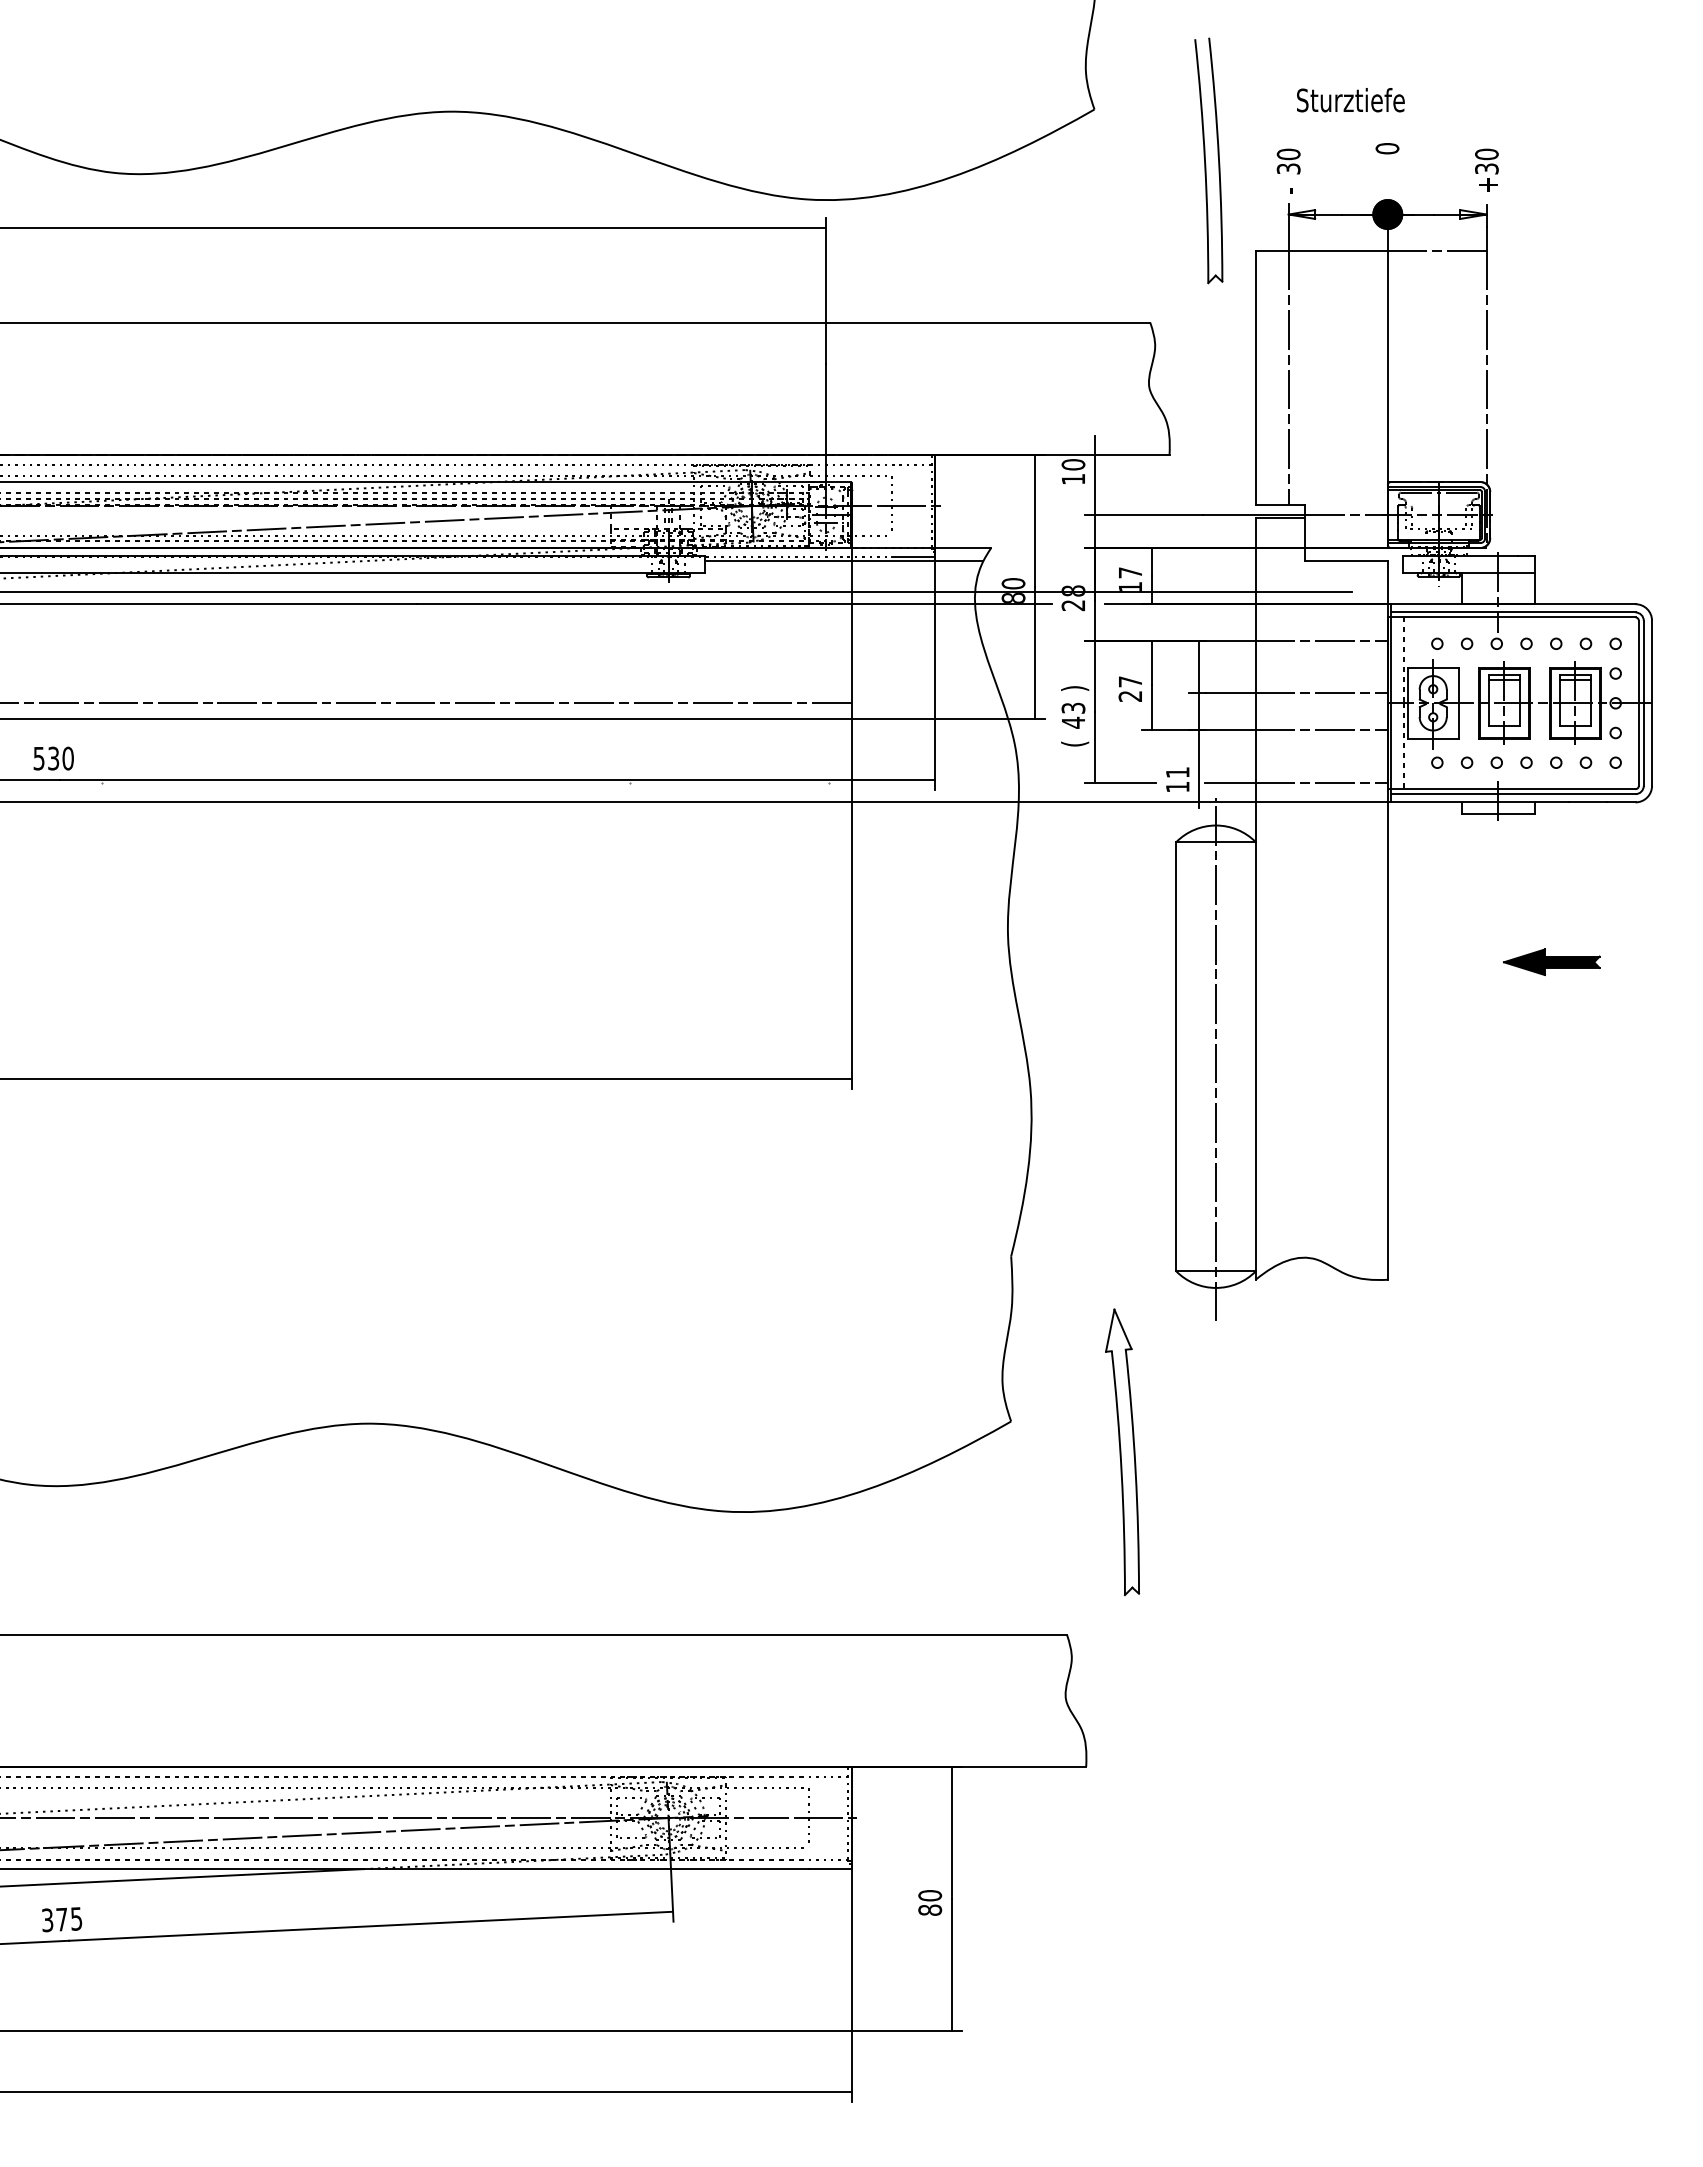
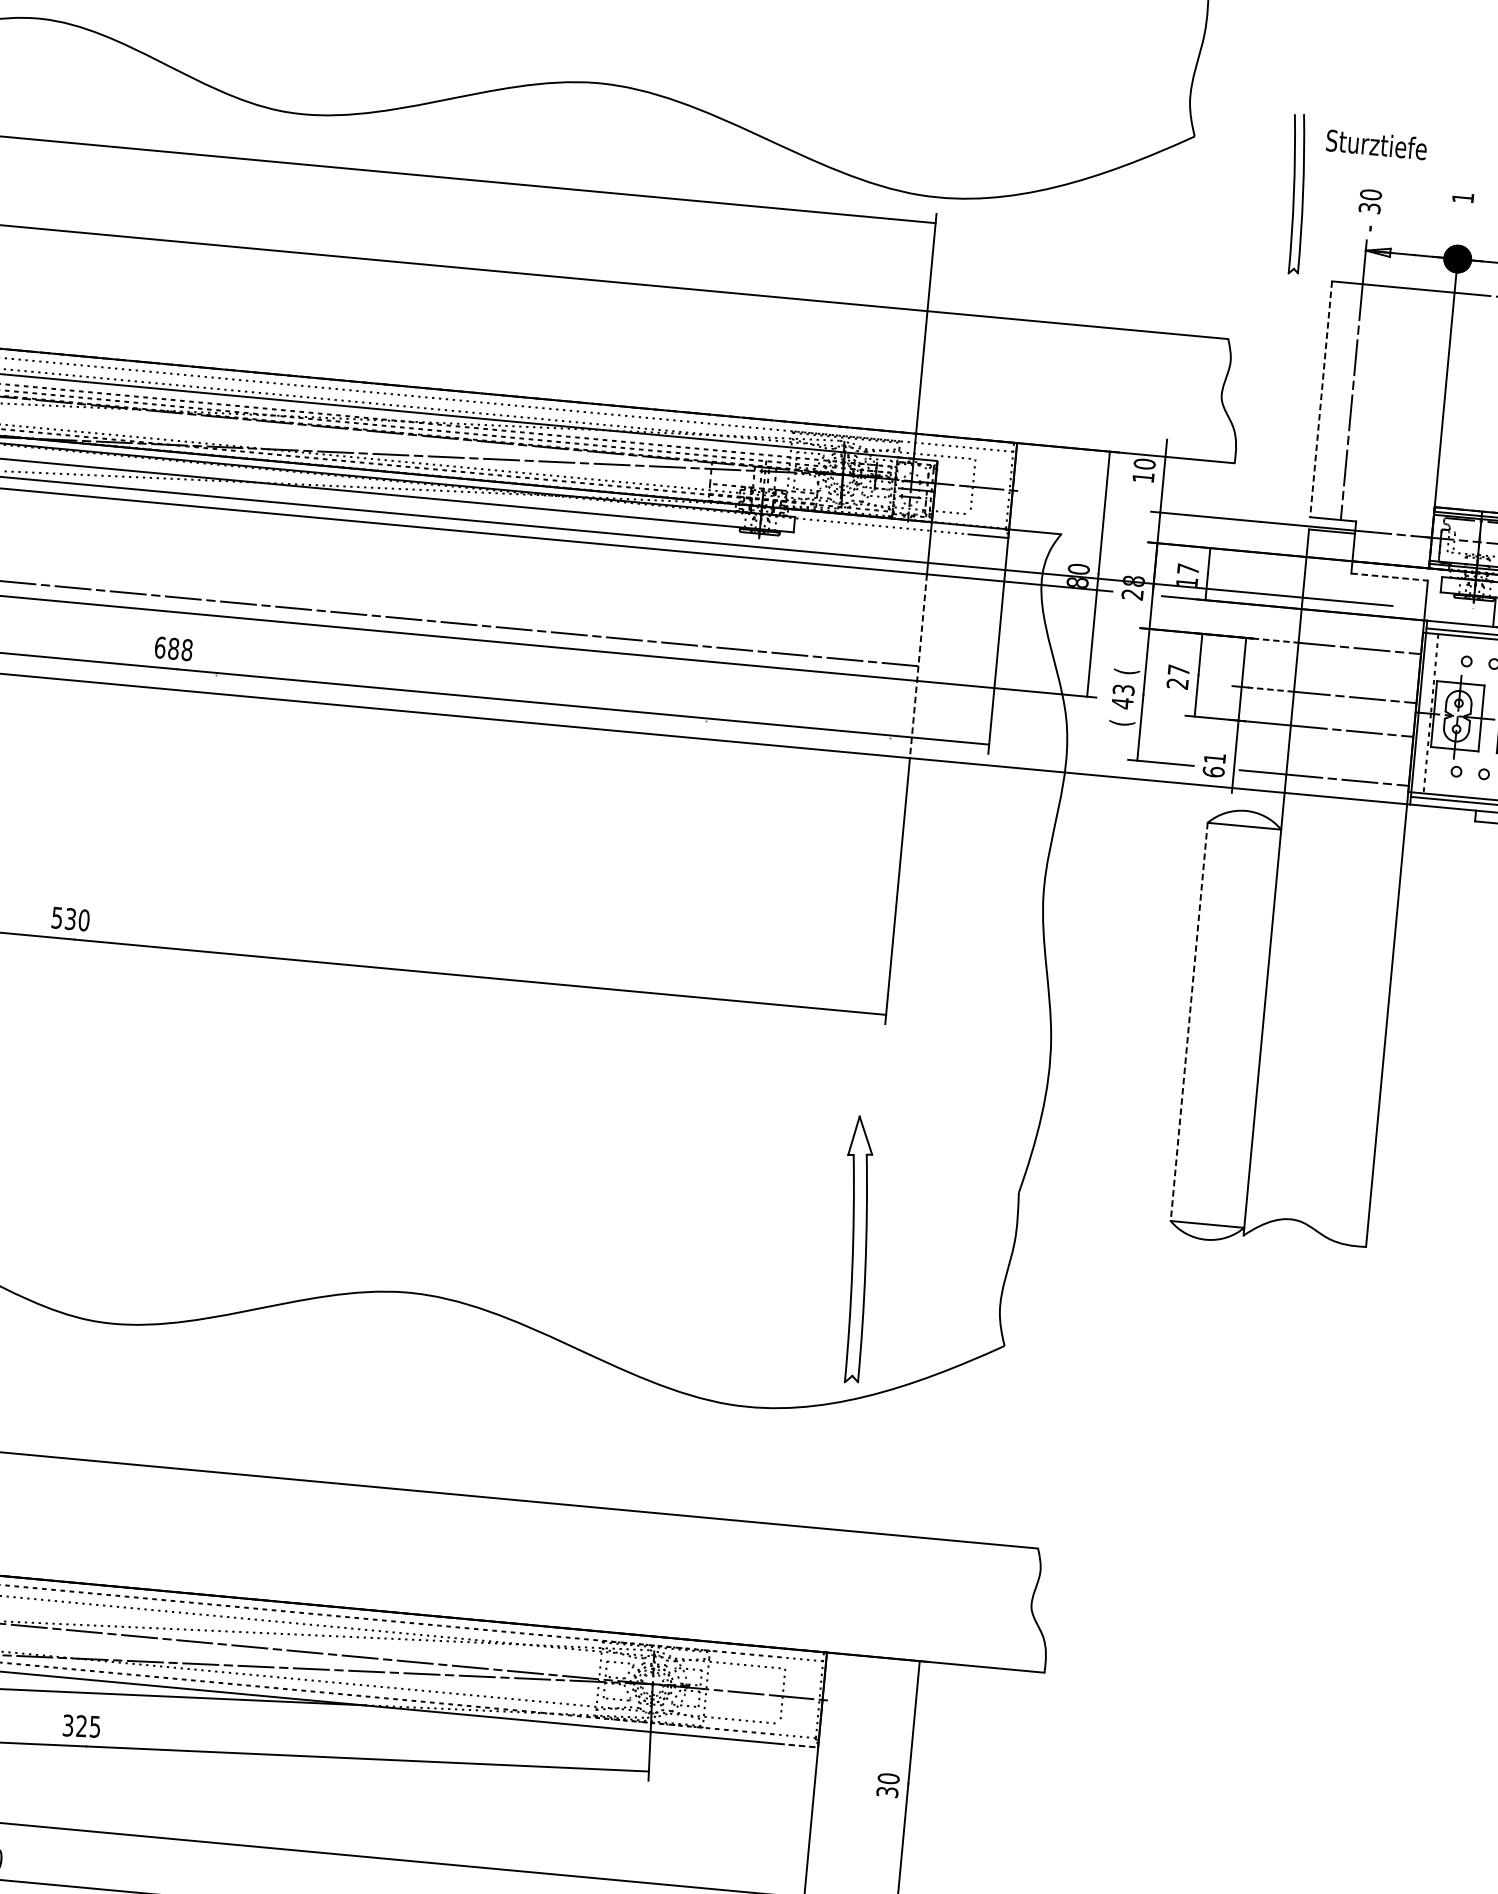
text: (1350, 100) -> (1376, 144), moved
text: (1387, 148) -> (1463, 197), 0 -> 1
part: (1208, 160) -> (1296, 193), size x0.7
line: (1255, 378) -> (1320, 399), solid -> dashed
line: (843, 561) -> (923, 534), removed
line: (1347, 561) -> (1390, 577), solid -> dashed
line: (1230, 640) -> (1275, 640), solid -> dashed
text: (1075, 688) -> (1127, 671), ) -> (
line: (1230, 693) -> (1270, 689), solid -> dashed
line: (851, 703) -> (918, 666), solid -> dashed
text: (53, 758) -> (173, 648), 530 -> 688
text: (1177, 786) -> (1213, 771), 11 -> 61
line: (1176, 1056) -> (1189, 1021), solid -> dashed
line: (1216, 1059) -> (1226, 1027), removed
part: (1122, 1452) -> (854, 1249), moved
line: (830, 1869) -> (798, 1745), solid -> dashed
text: (930, 1909) -> (887, 1791), 80 -> 30
text: (61, 1919) -> (81, 1726), 375 -> 325

